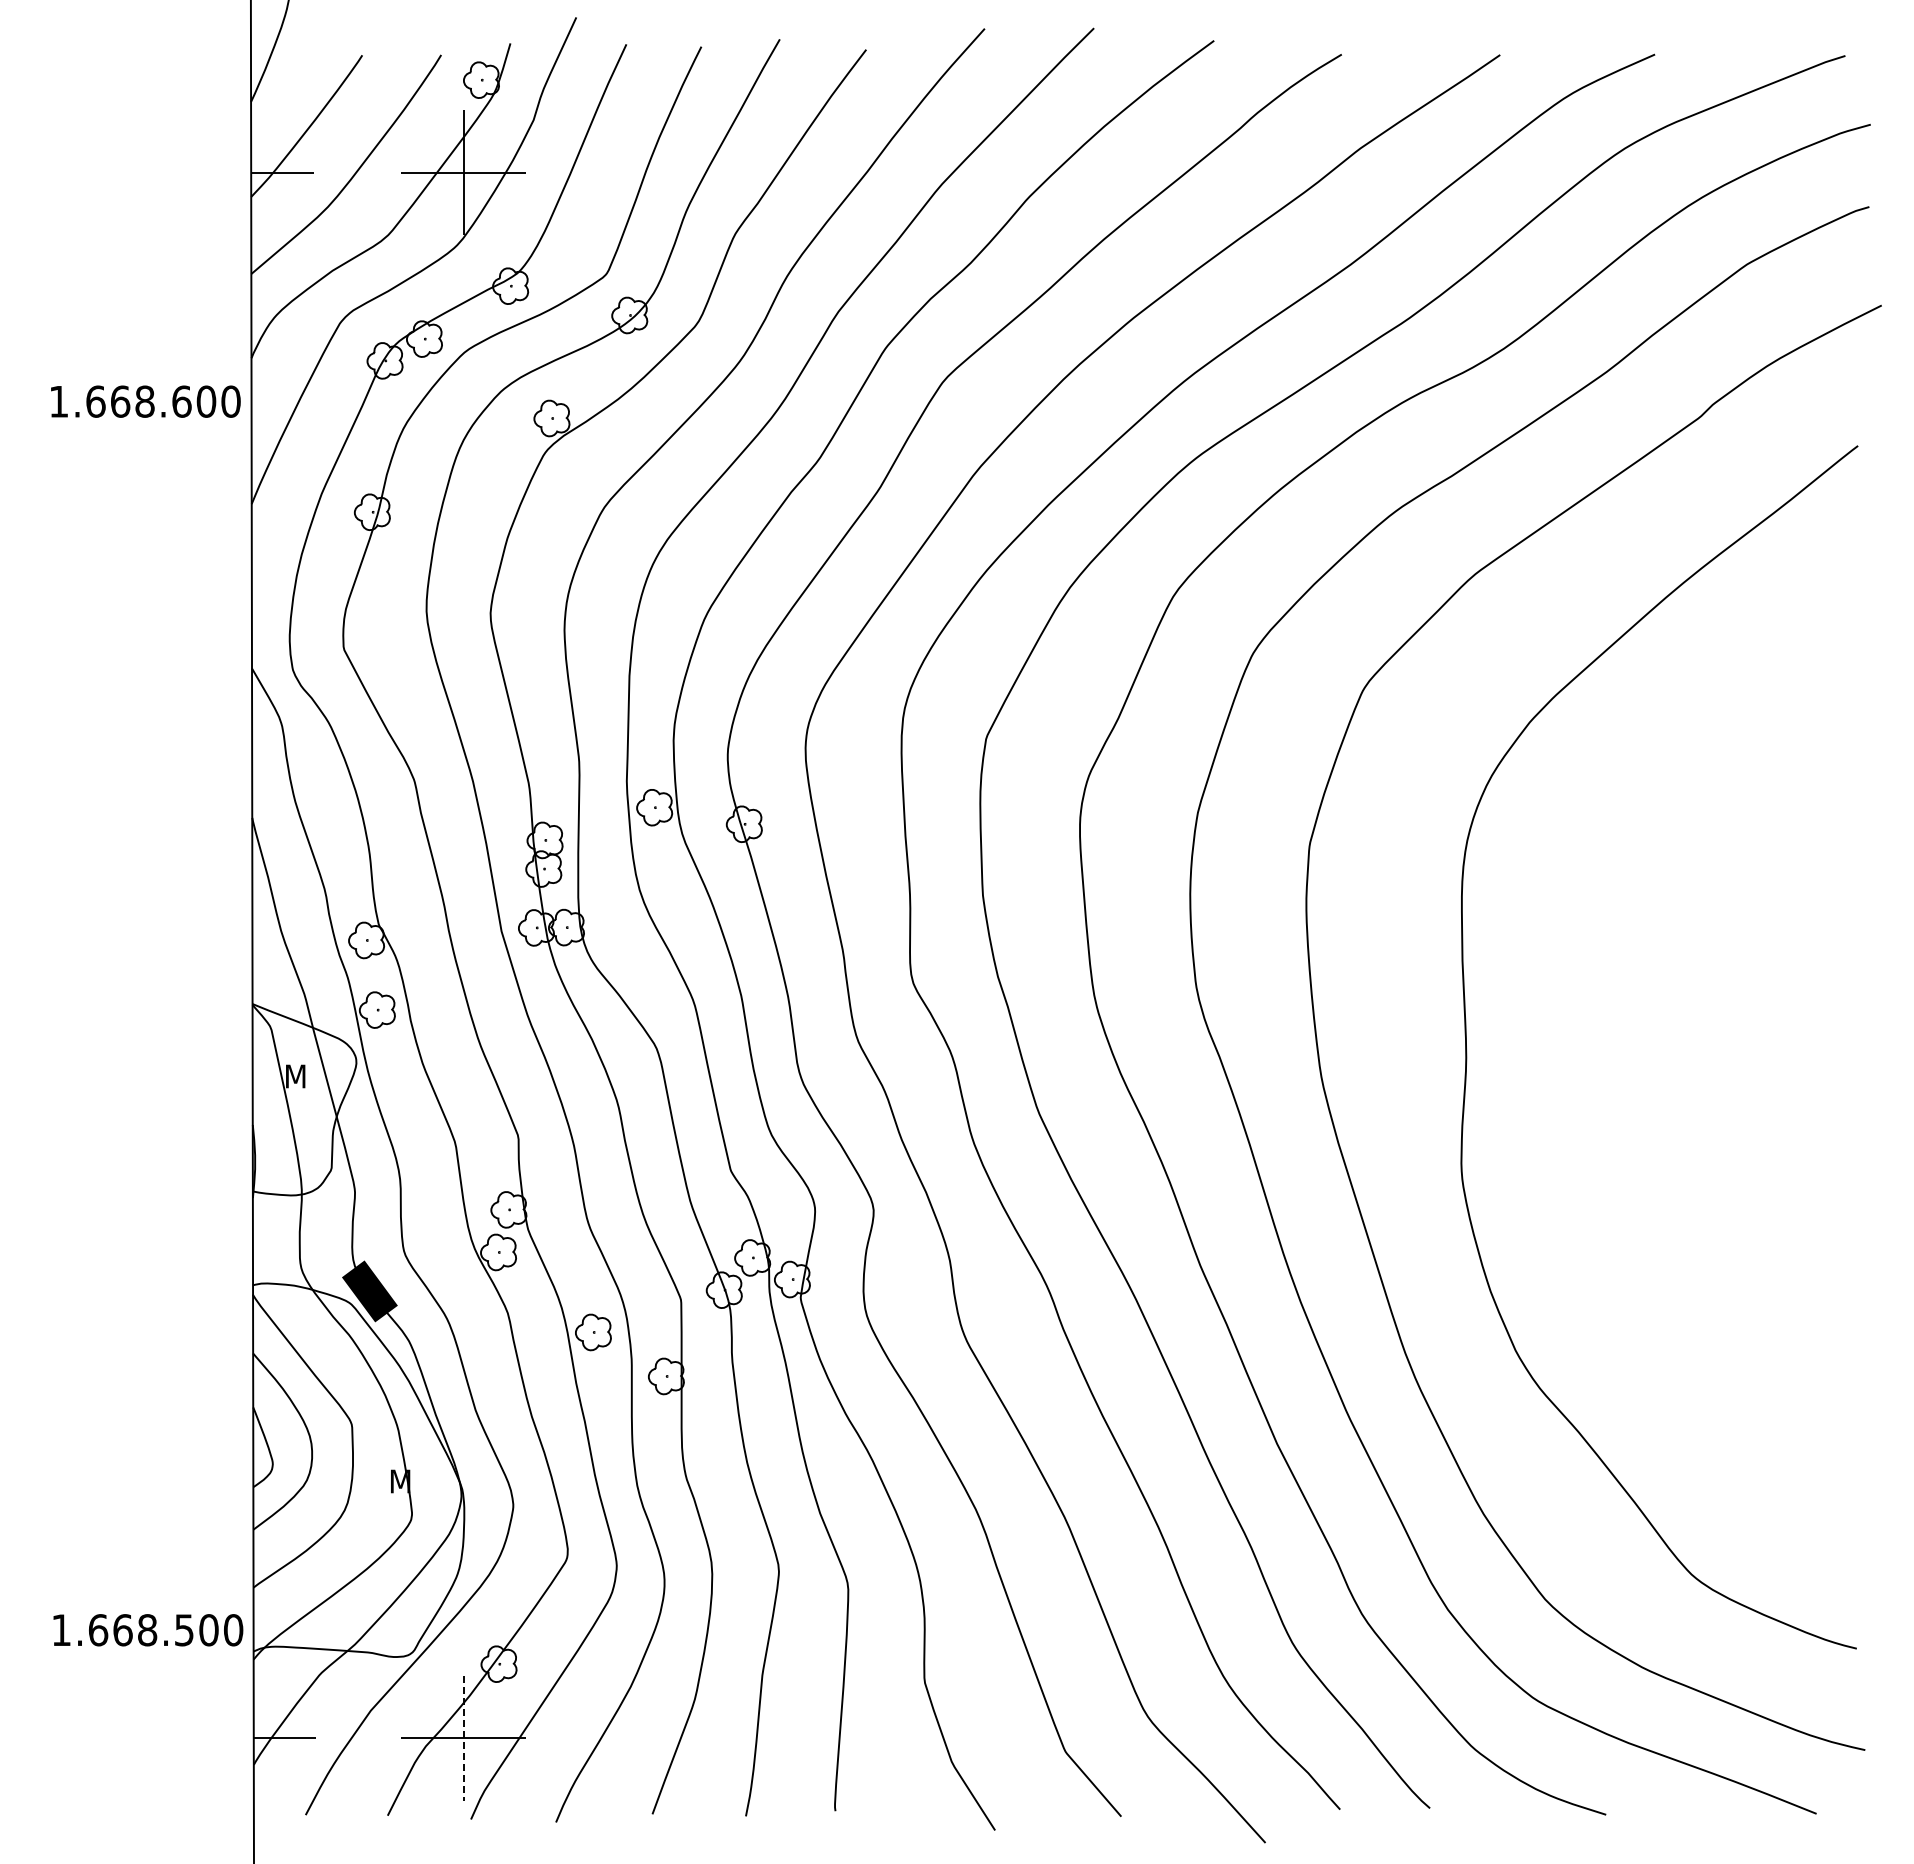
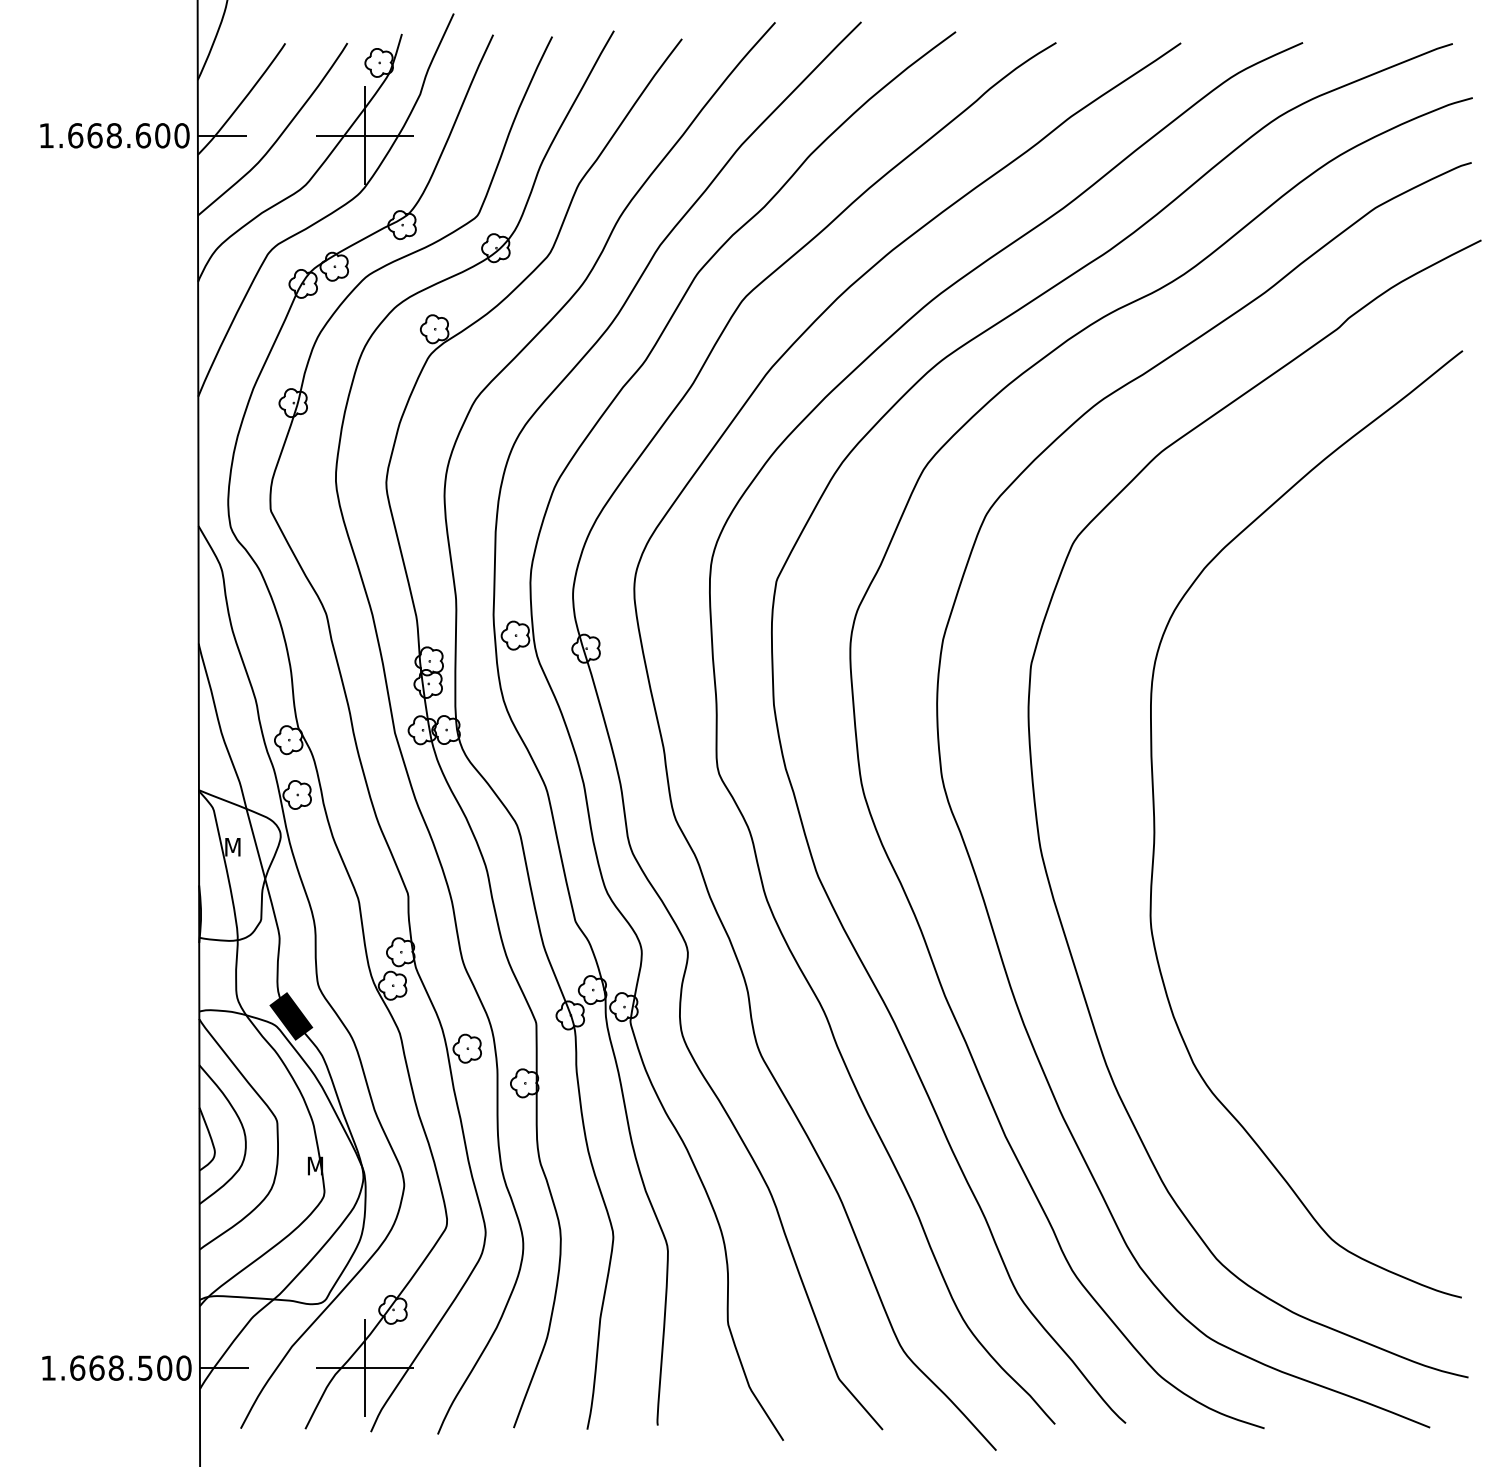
text: (145, 401) -> (114, 135), moved
text: (148, 1630) -> (117, 1368), moved
line: (463, 1738) -> (365, 1368), dashed -> solid

